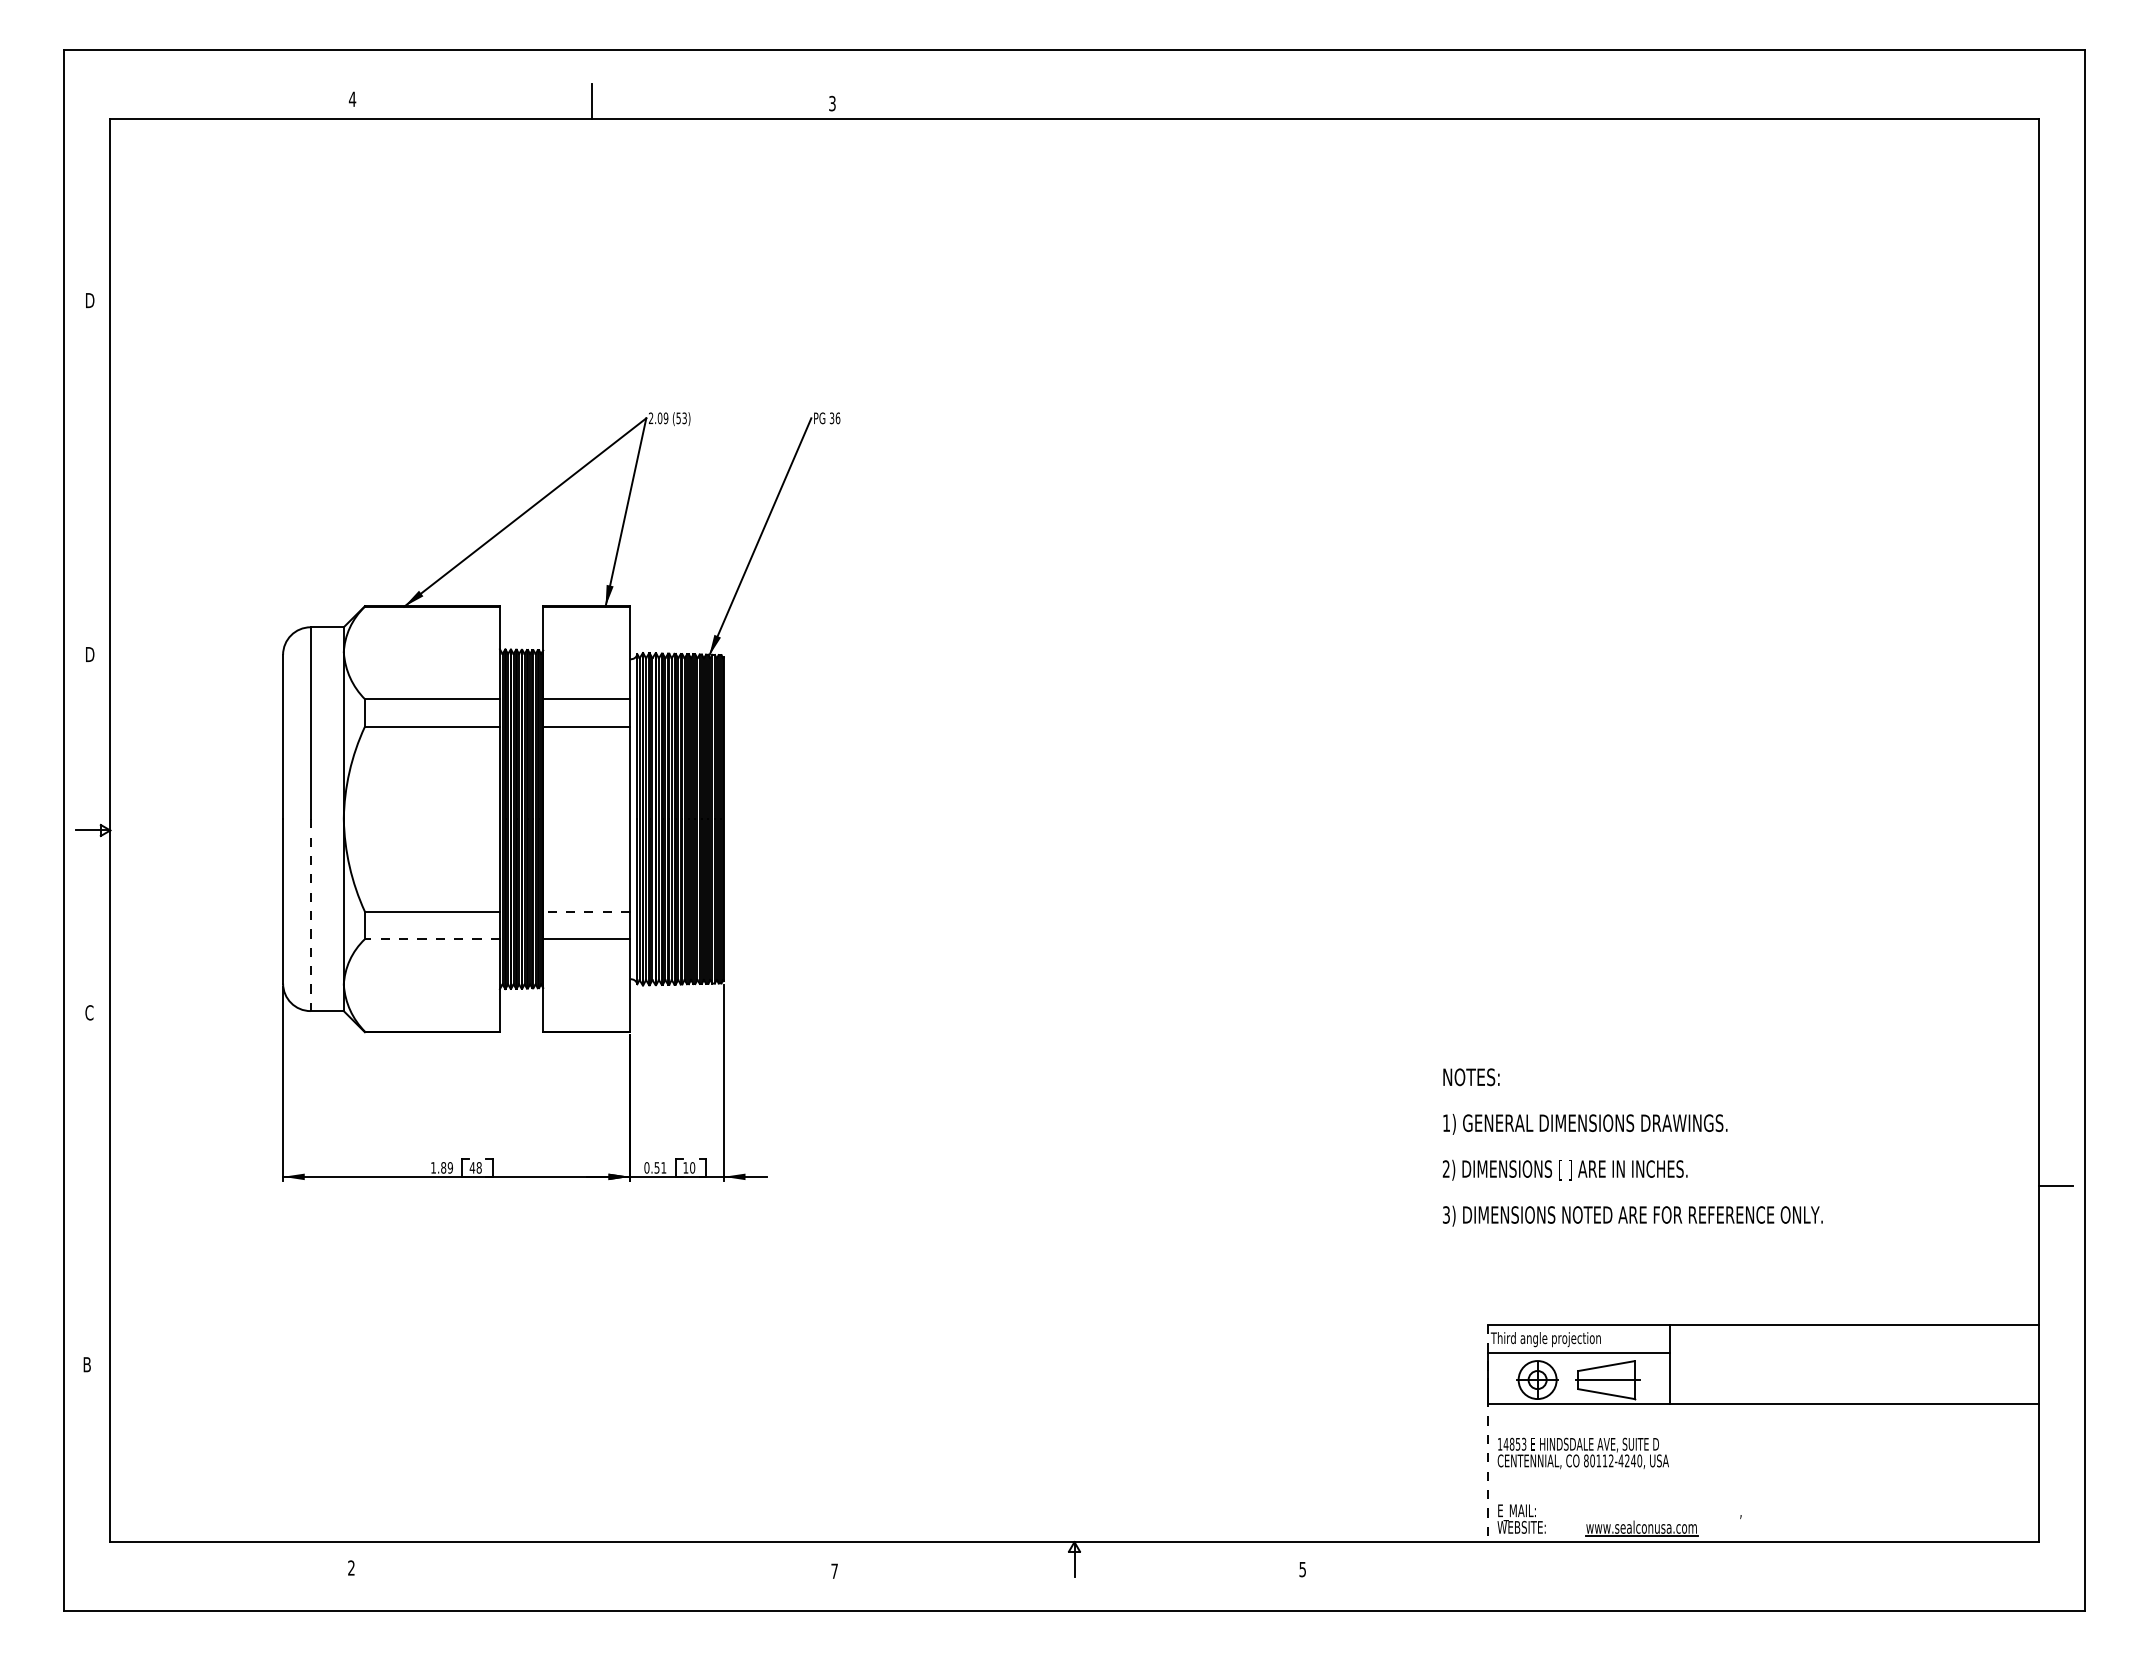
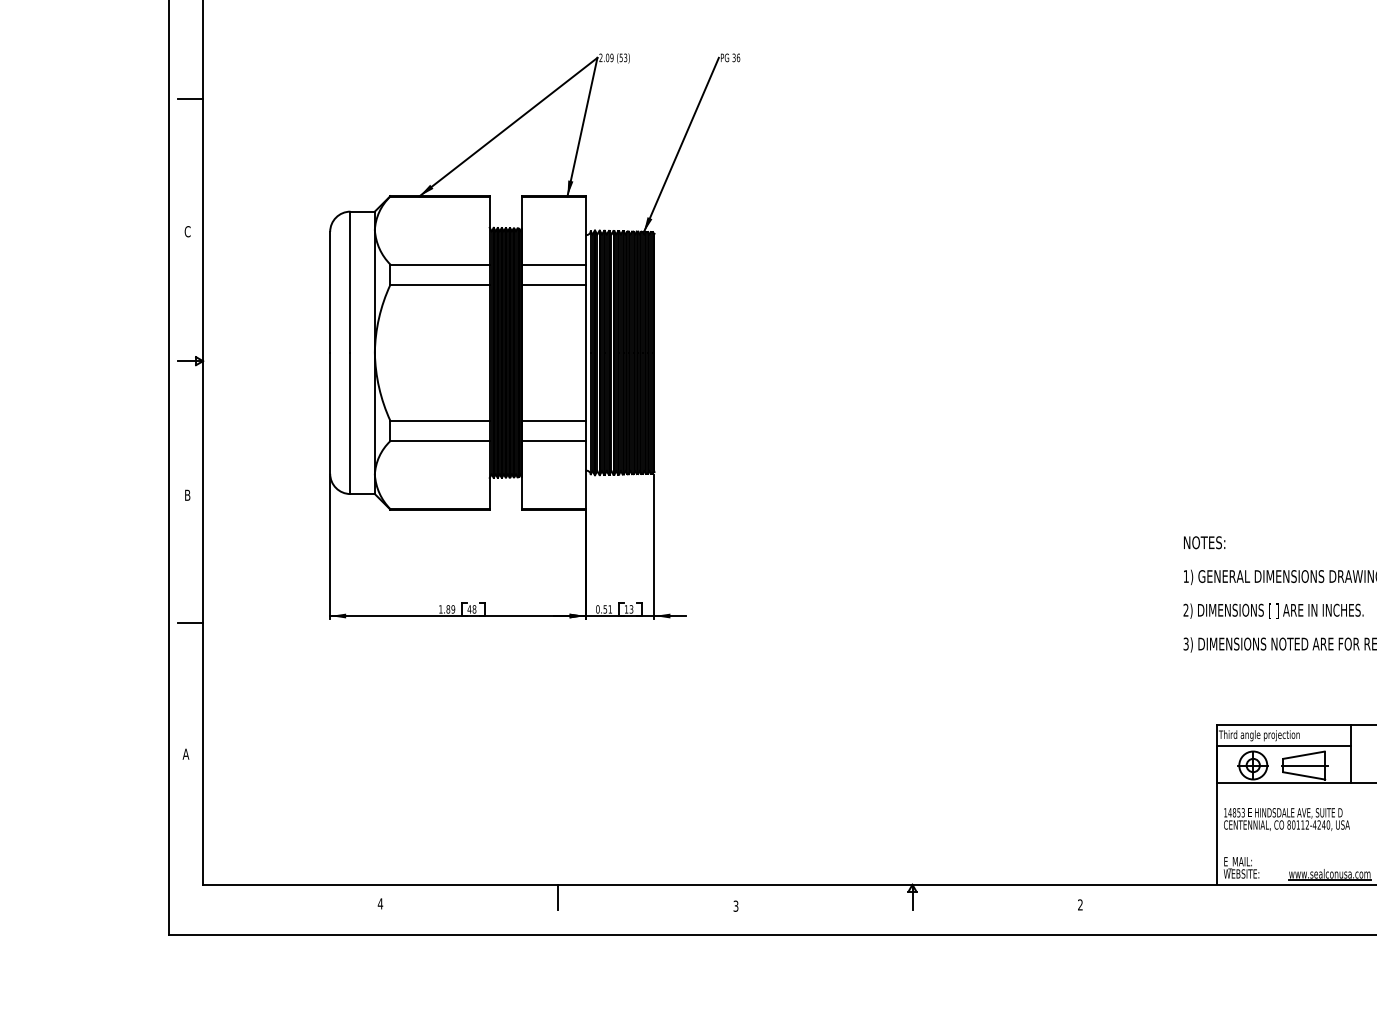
line: (92, 474) -> (189, 99), added
text: (89, 654) -> (187, 231), D -> C
line: (586, 911) -> (553, 420), dashed -> solid
line: (310, 915) -> (350, 423), dashed -> solid
line: (432, 939) -> (440, 441), dashed -> solid
text: (89, 1012) -> (187, 495), C -> B
text: (692, 1167) -> (631, 609), 10 -> 13
line: (92, 1186) -> (189, 623), added
text: (86, 1364) -> (185, 754), B -> A
line: (1488, 1432) -> (1217, 804), dashed -> solid
line: (592, 1559) -> (557, 897), added
text: (351, 1567) -> (380, 903), 2 -> 4
text: (1302, 1569) -> (1080, 904), 5 -> 2
text: (834, 1570) -> (735, 905), 7 -> 3

